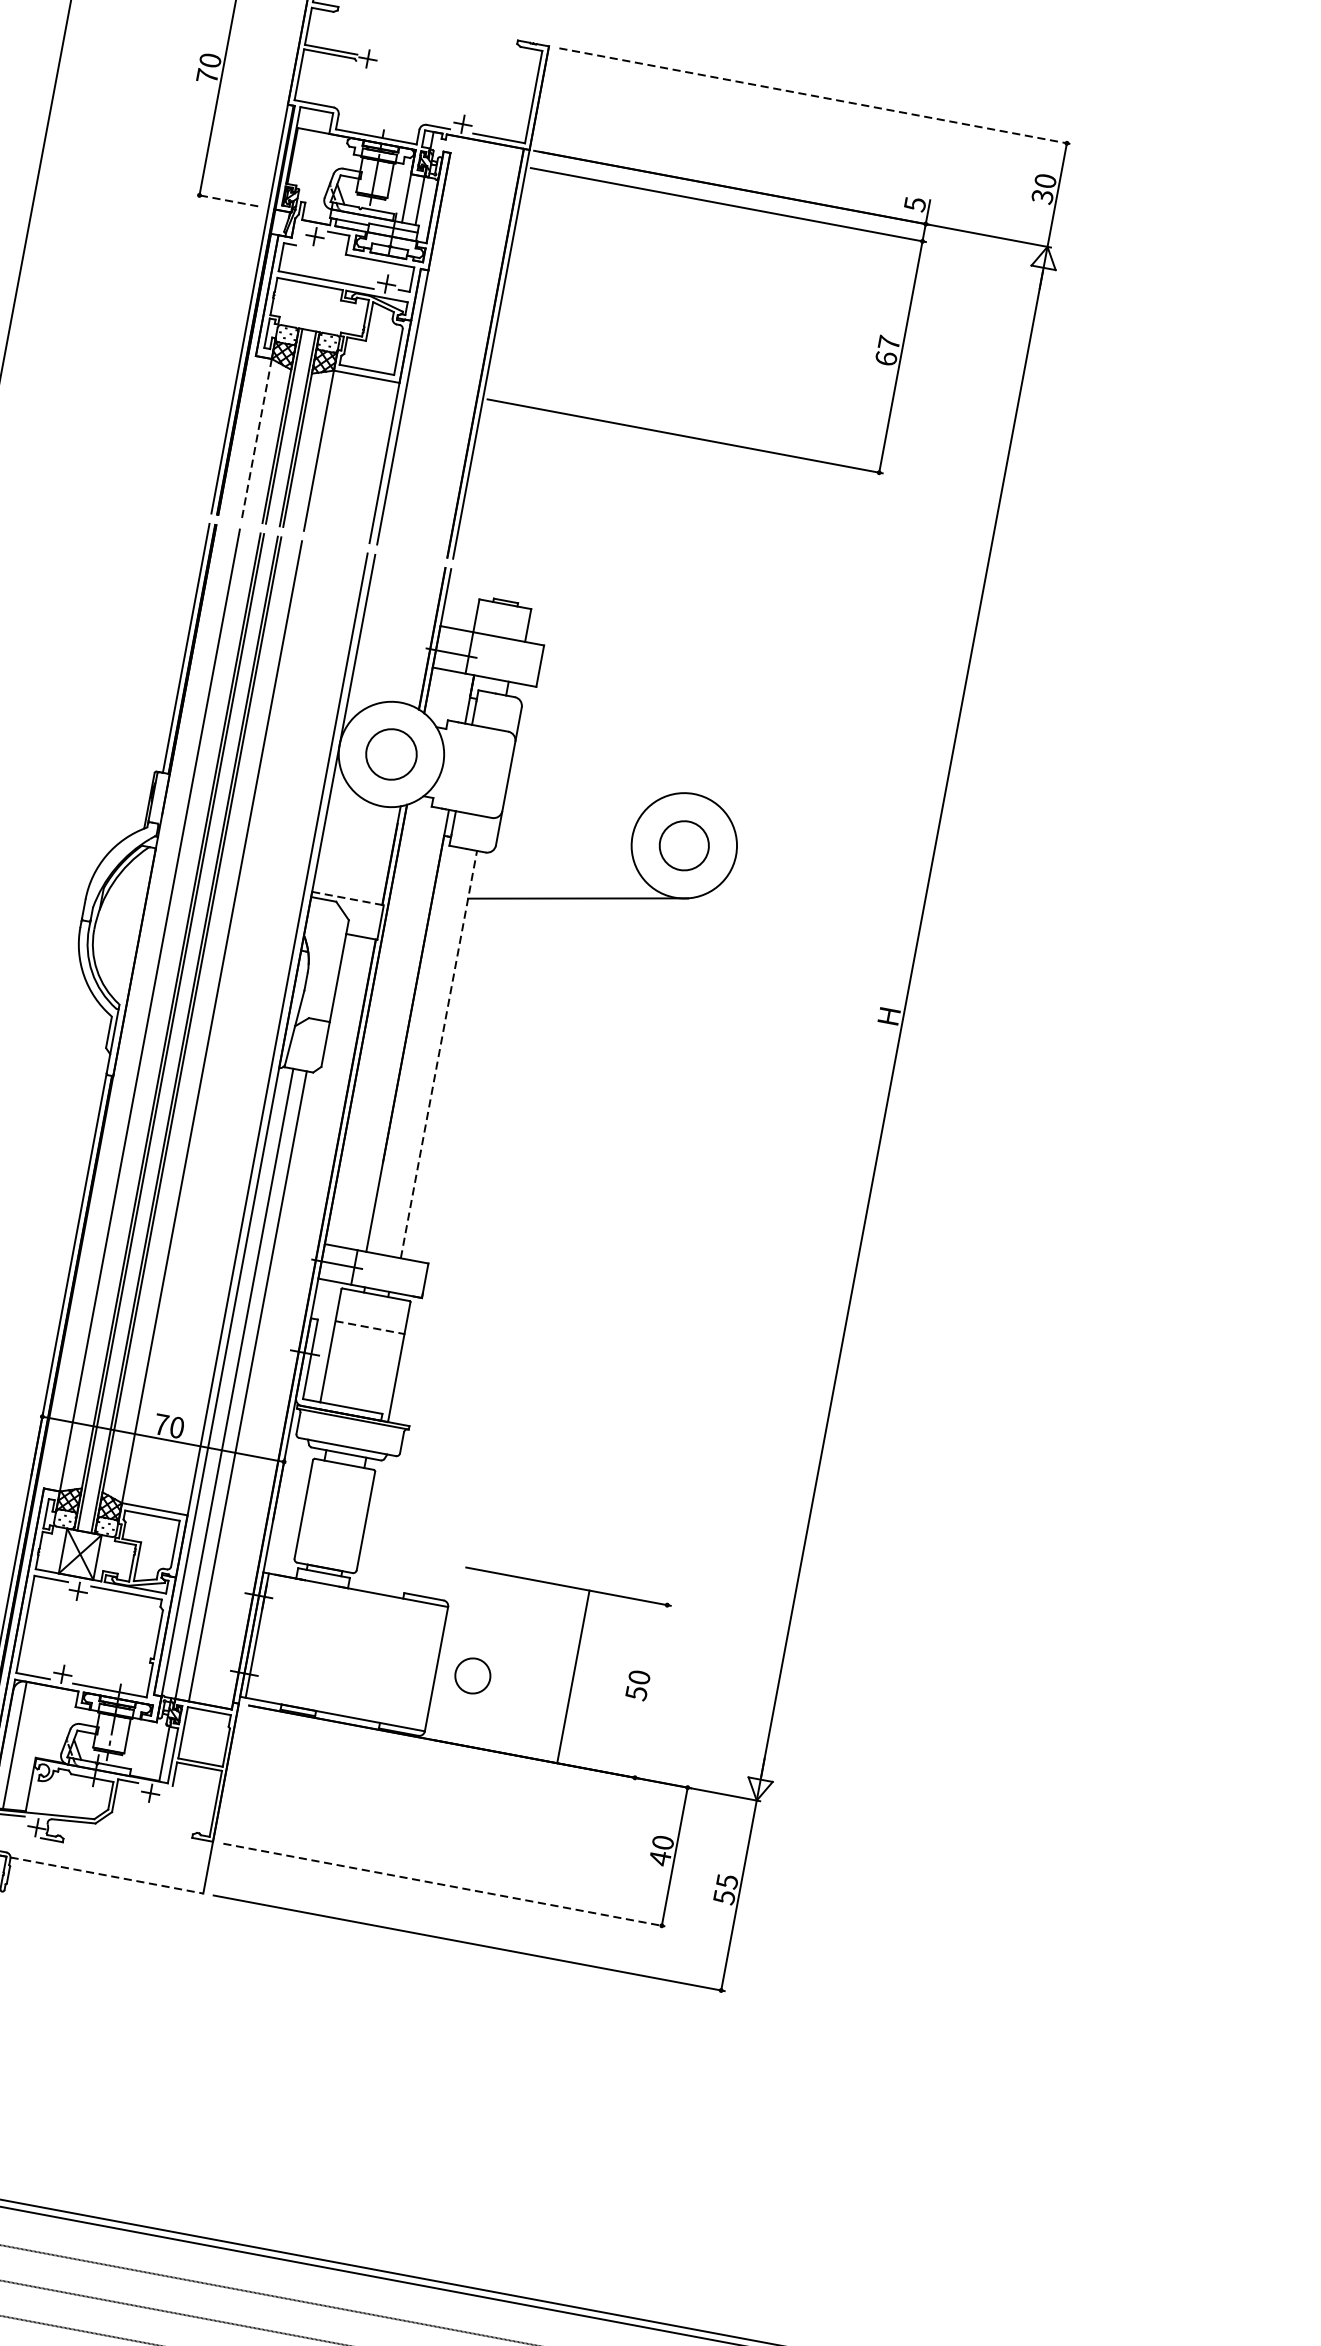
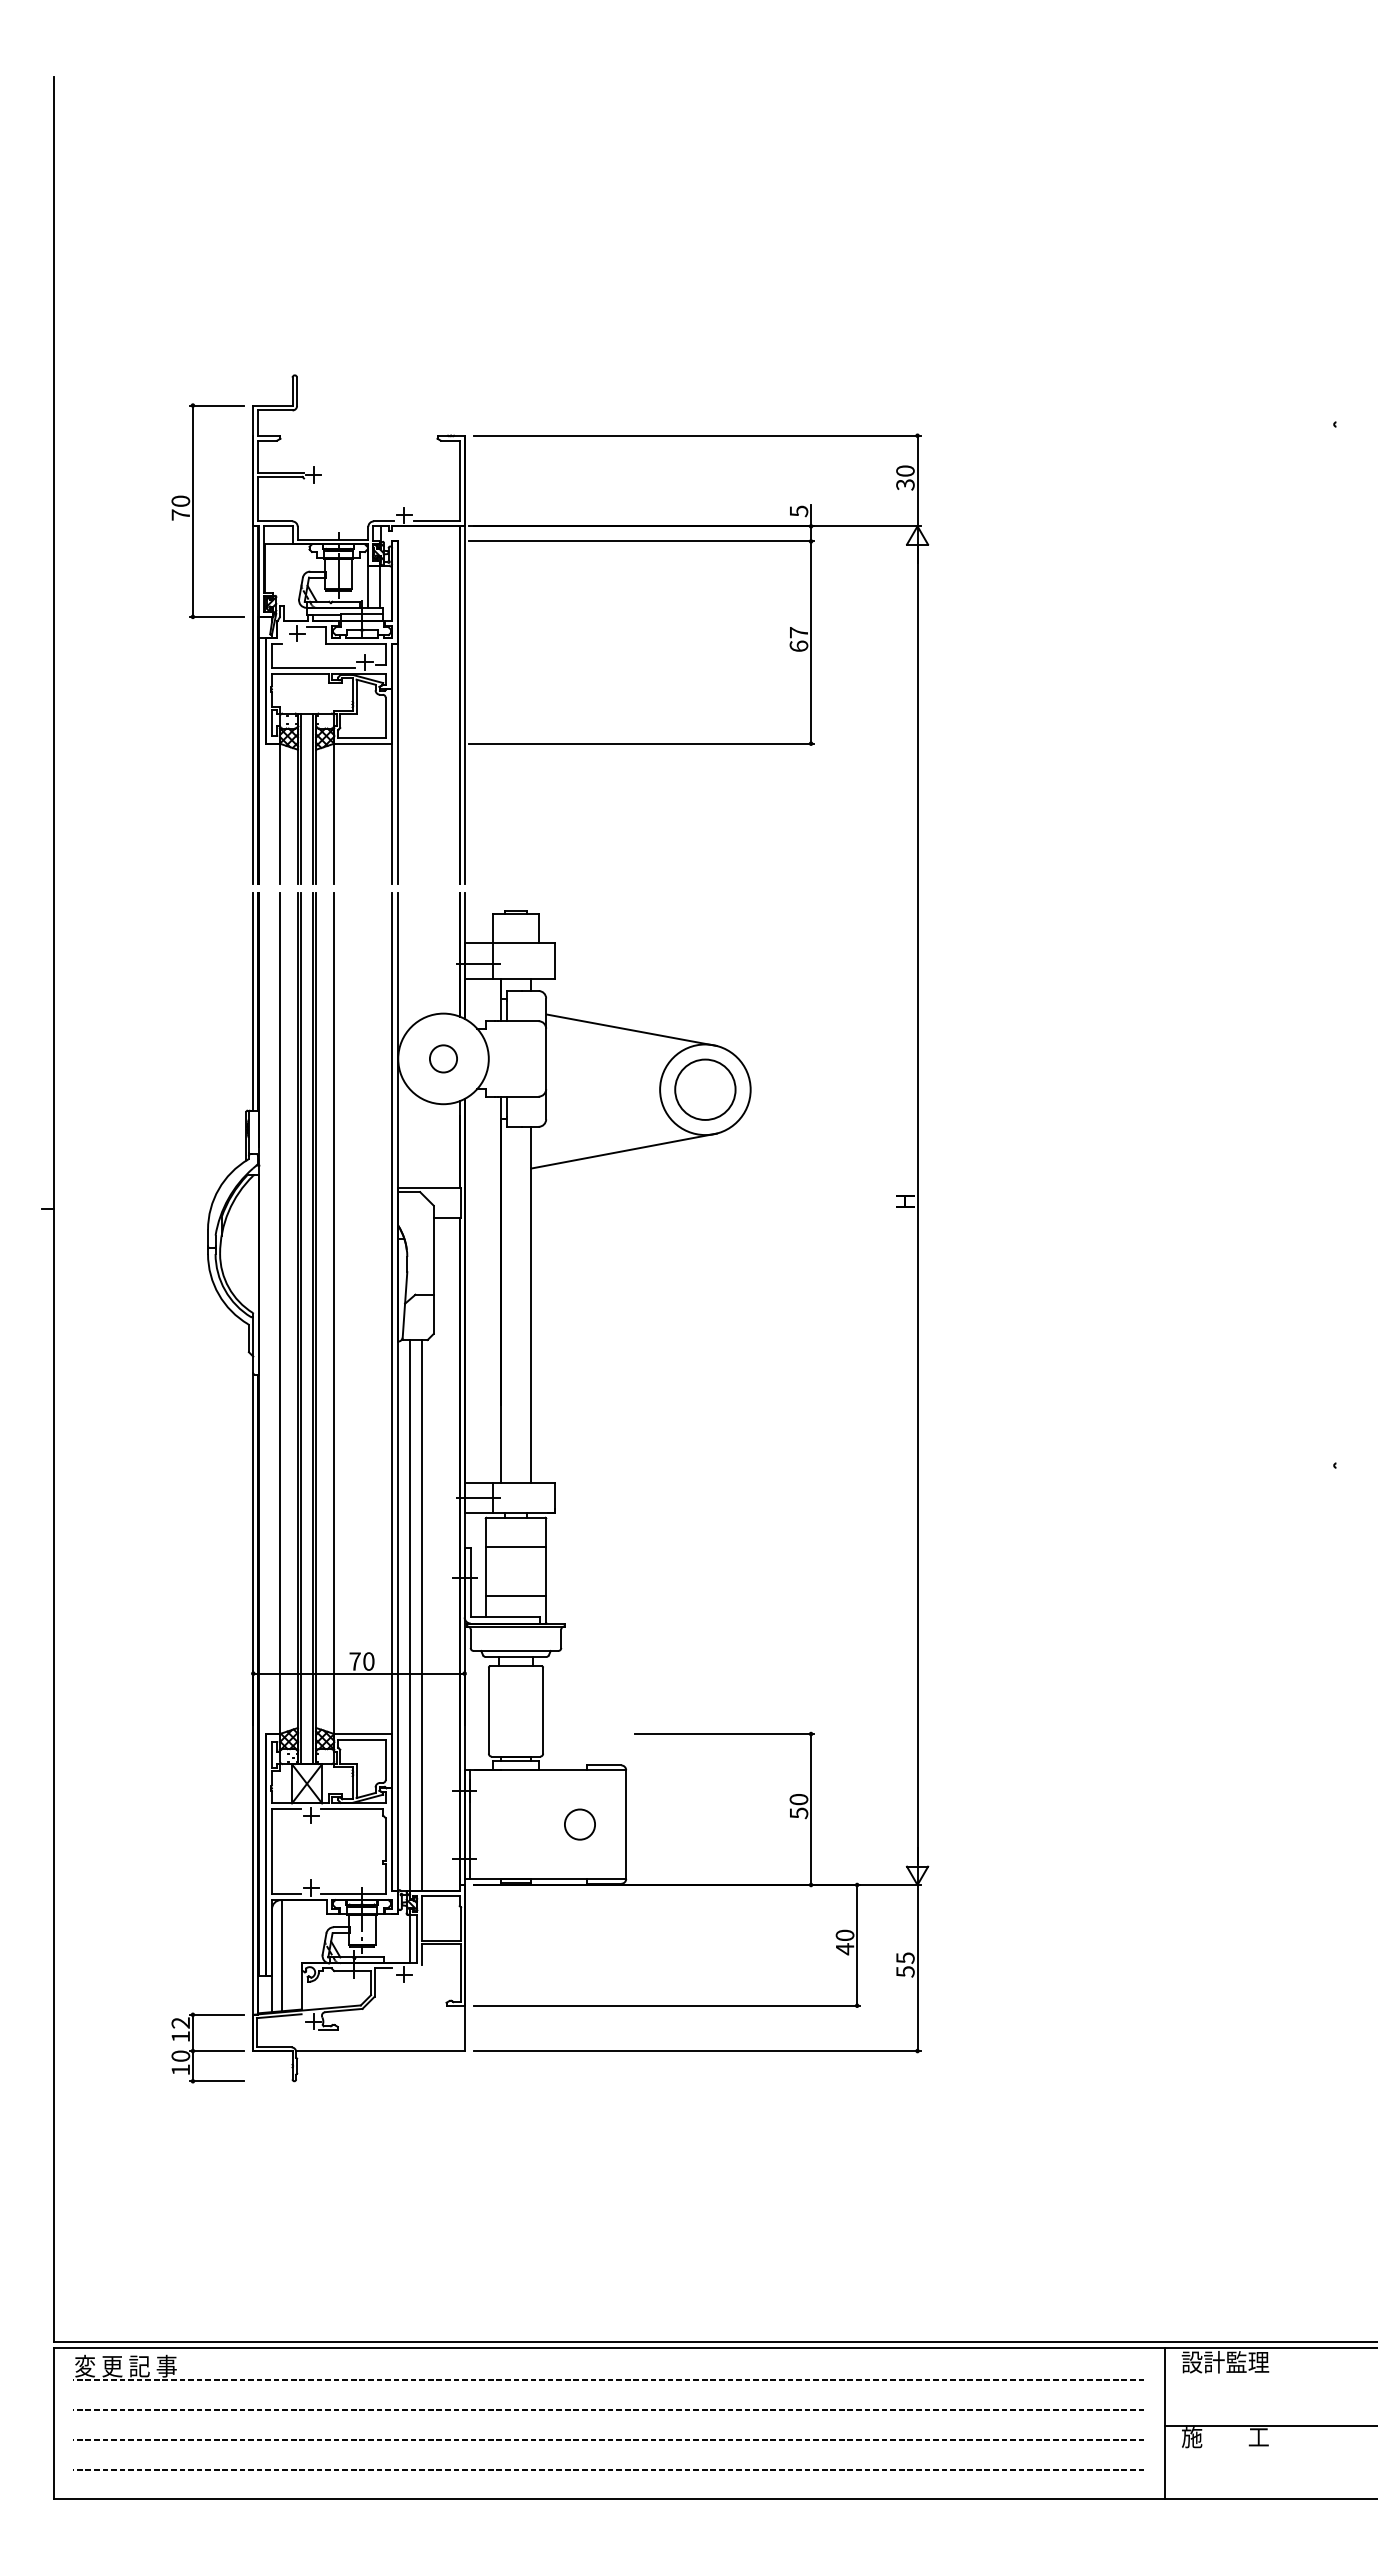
line: (815, 95) -> (697, 435), dashed -> solid
line: (226, 199) -> (216, 616), dashed -> solid
line: (256, 439) -> (279, 814), dashed -> solid
circle: (391, 753) -> (443, 1058), size x0.62
line: (612, 762) -> (631, 1030), added
circle: (684, 845) -> (705, 1089), size x1.43
line: (349, 898) -> (430, 1187), dashed -> solid
line: (439, 1054) -> (531, 1304), dashed -> solid
line: (370, 1327) -> (516, 1546), dashed -> solid
line: (358, 1383) -> (515, 1595), added
circle: (472, 1675) -> (579, 1824), moved
line: (573, 1677) -> (811, 1809), moved
line: (106, 1876) -> (380, 2051), dashed -> solid
line: (445, 1884) -> (667, 2005), dashed -> solid

